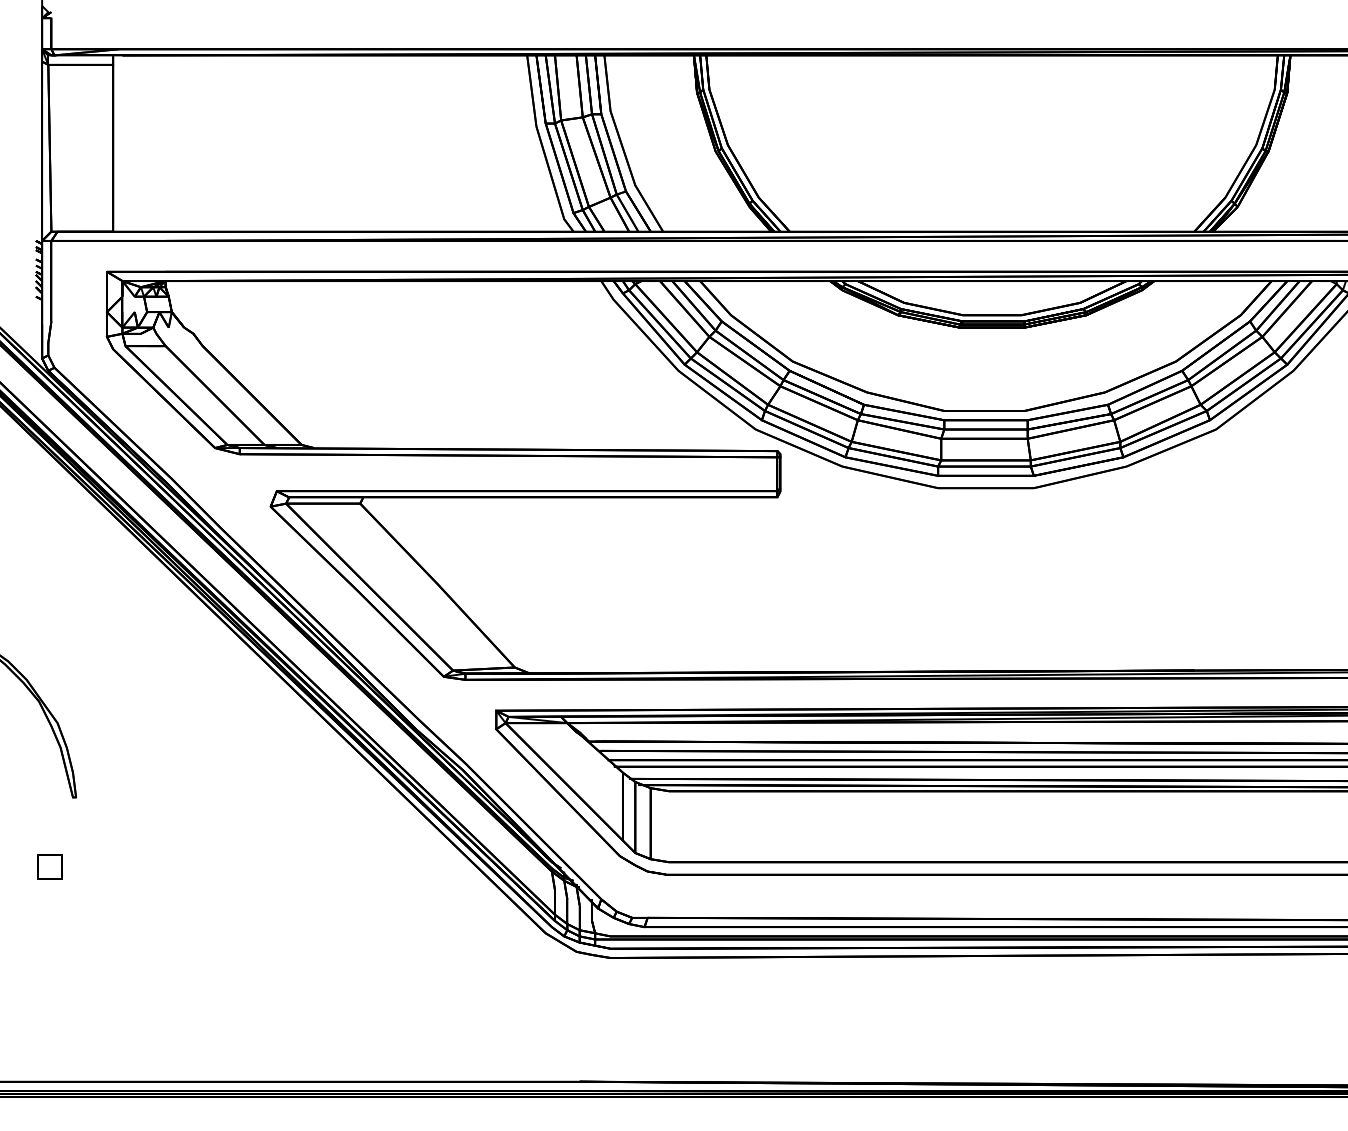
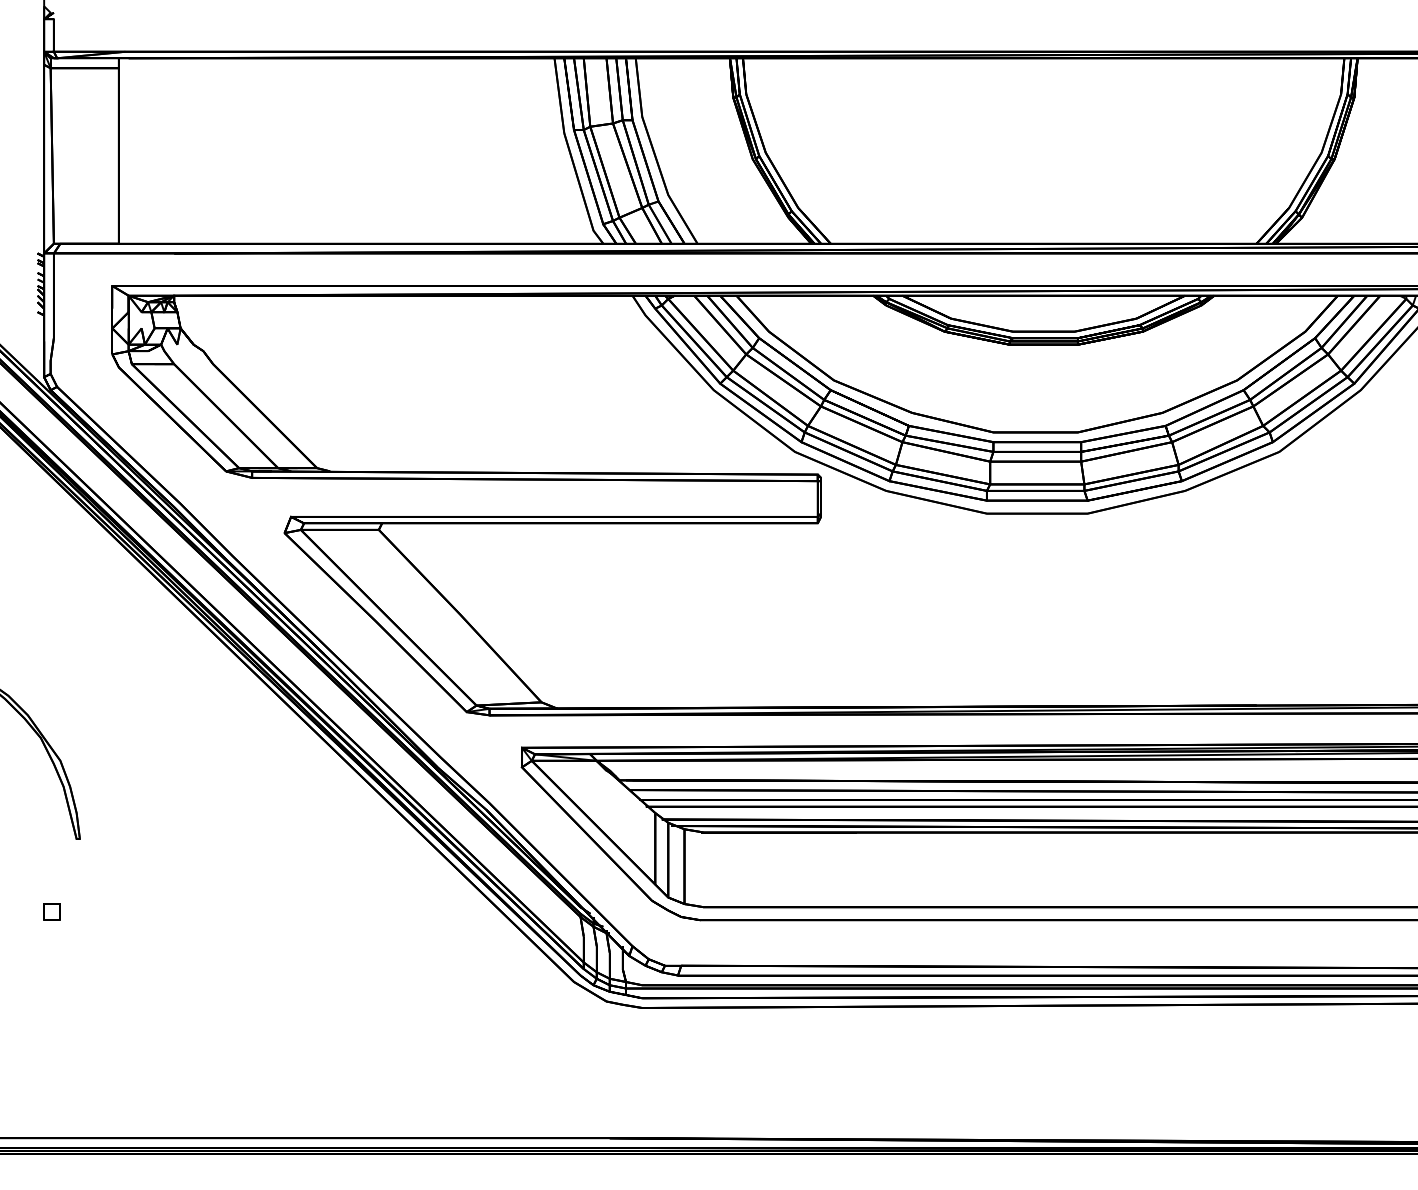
part: (49, 866) -> (51, 911), size x0.62

